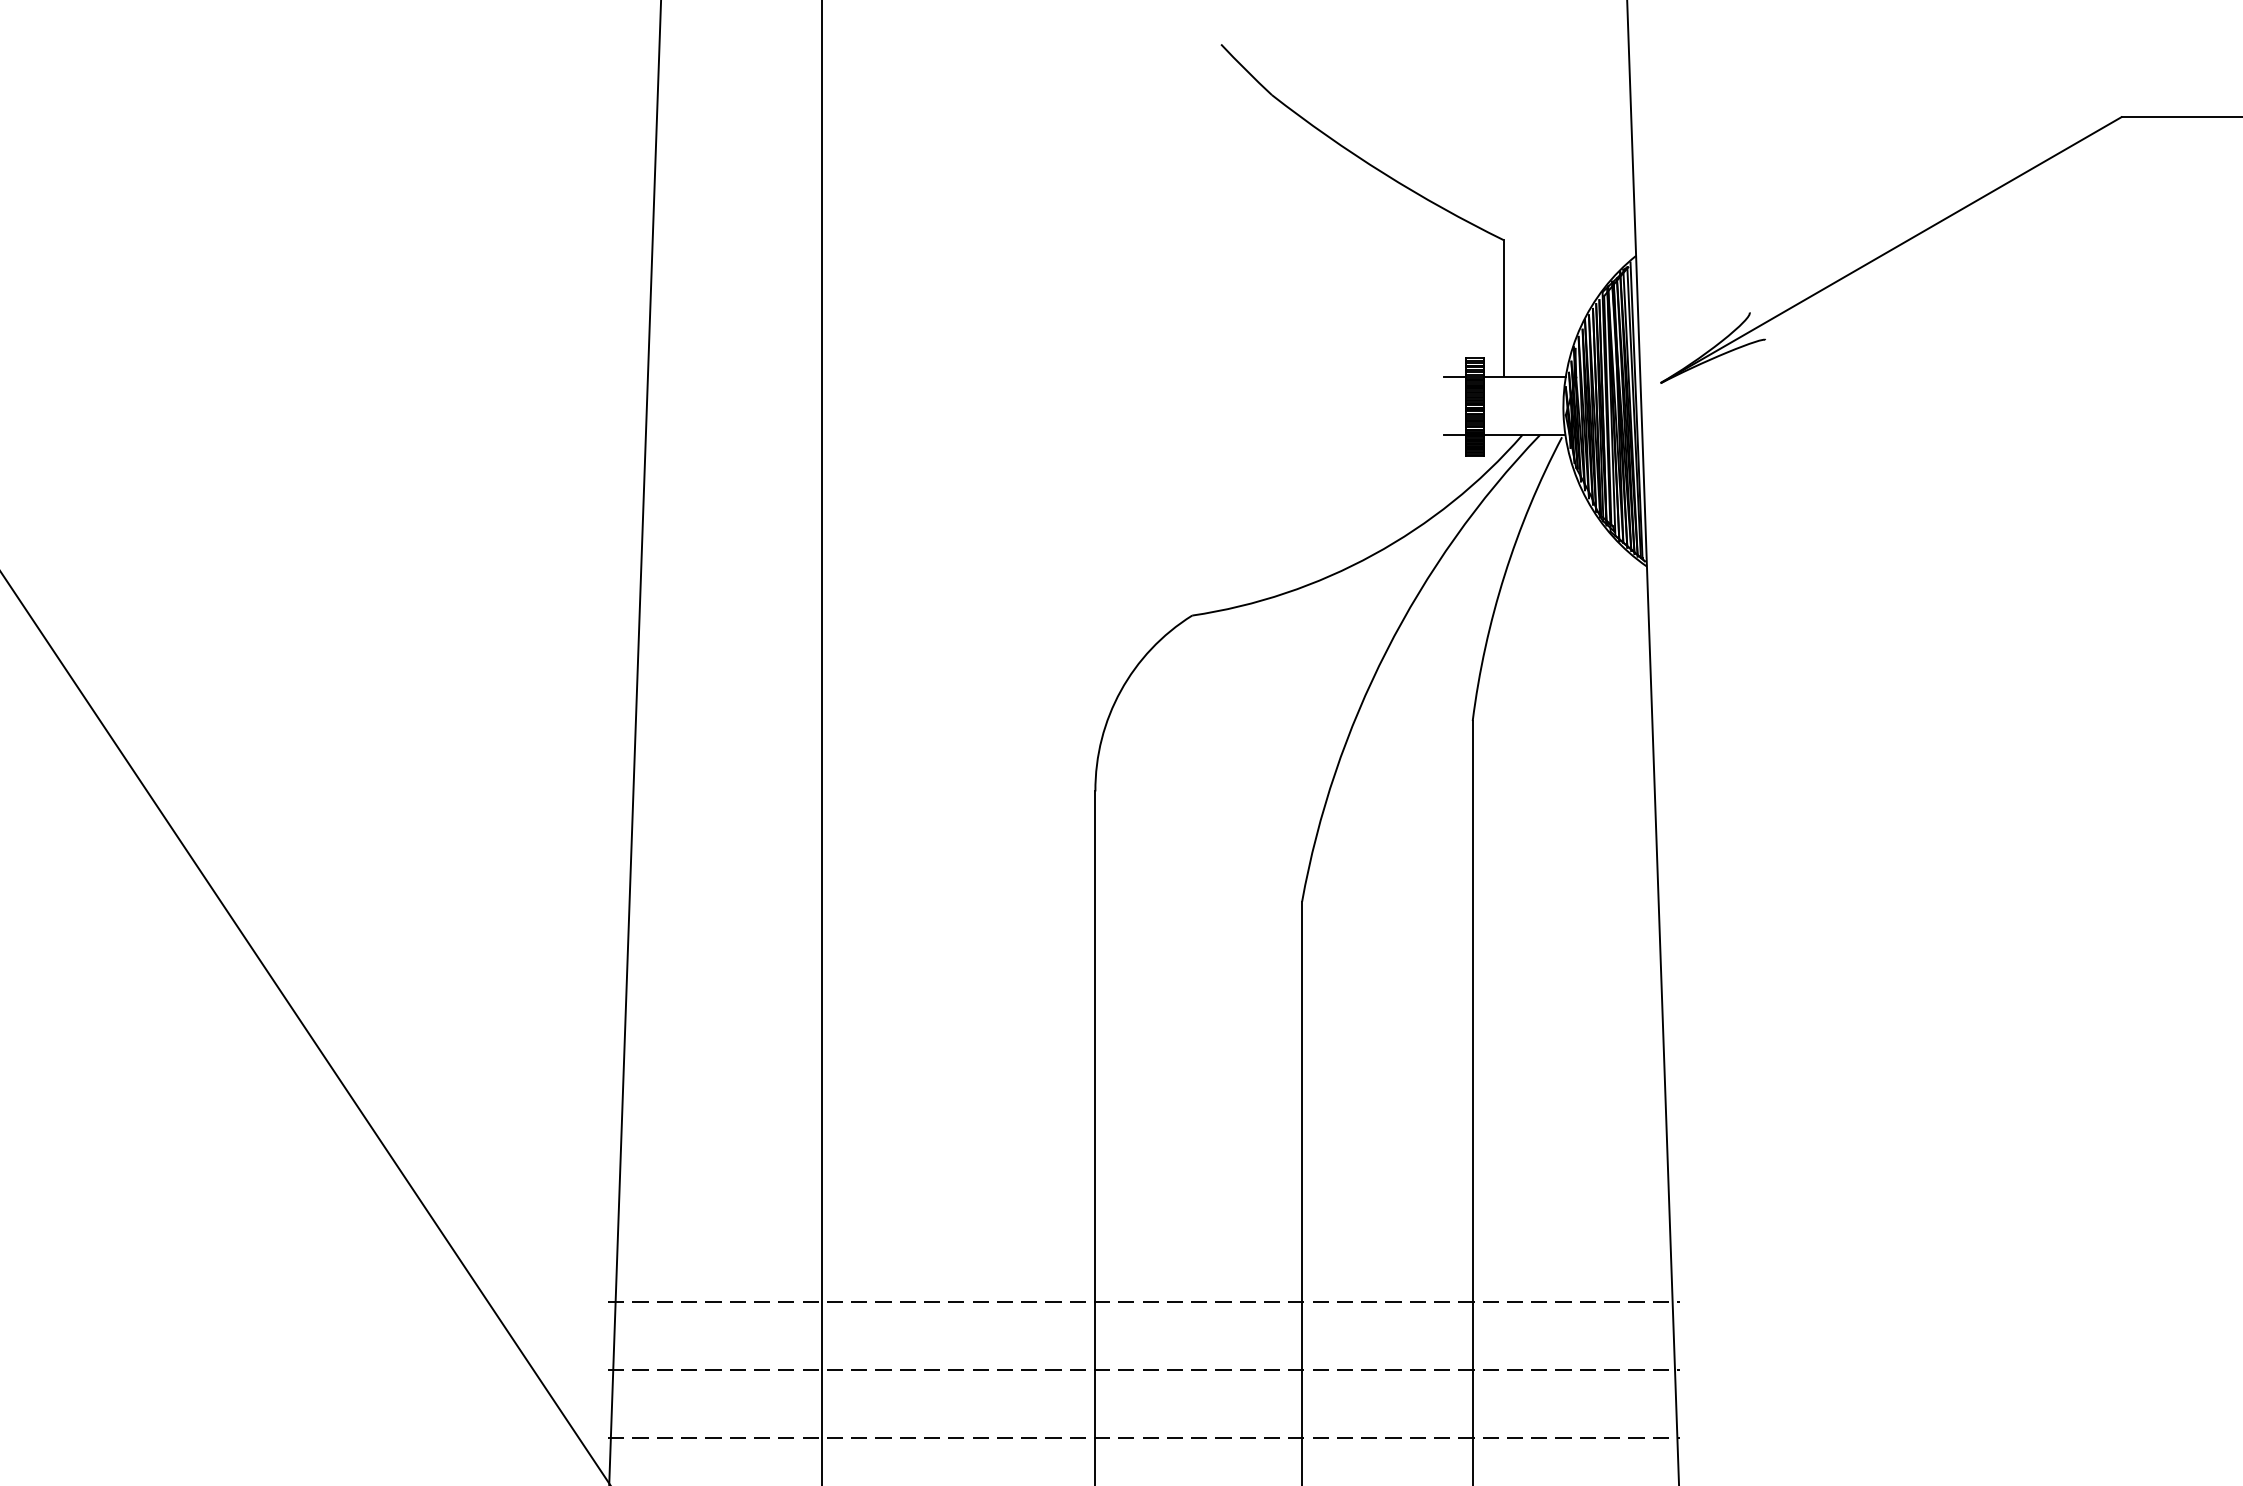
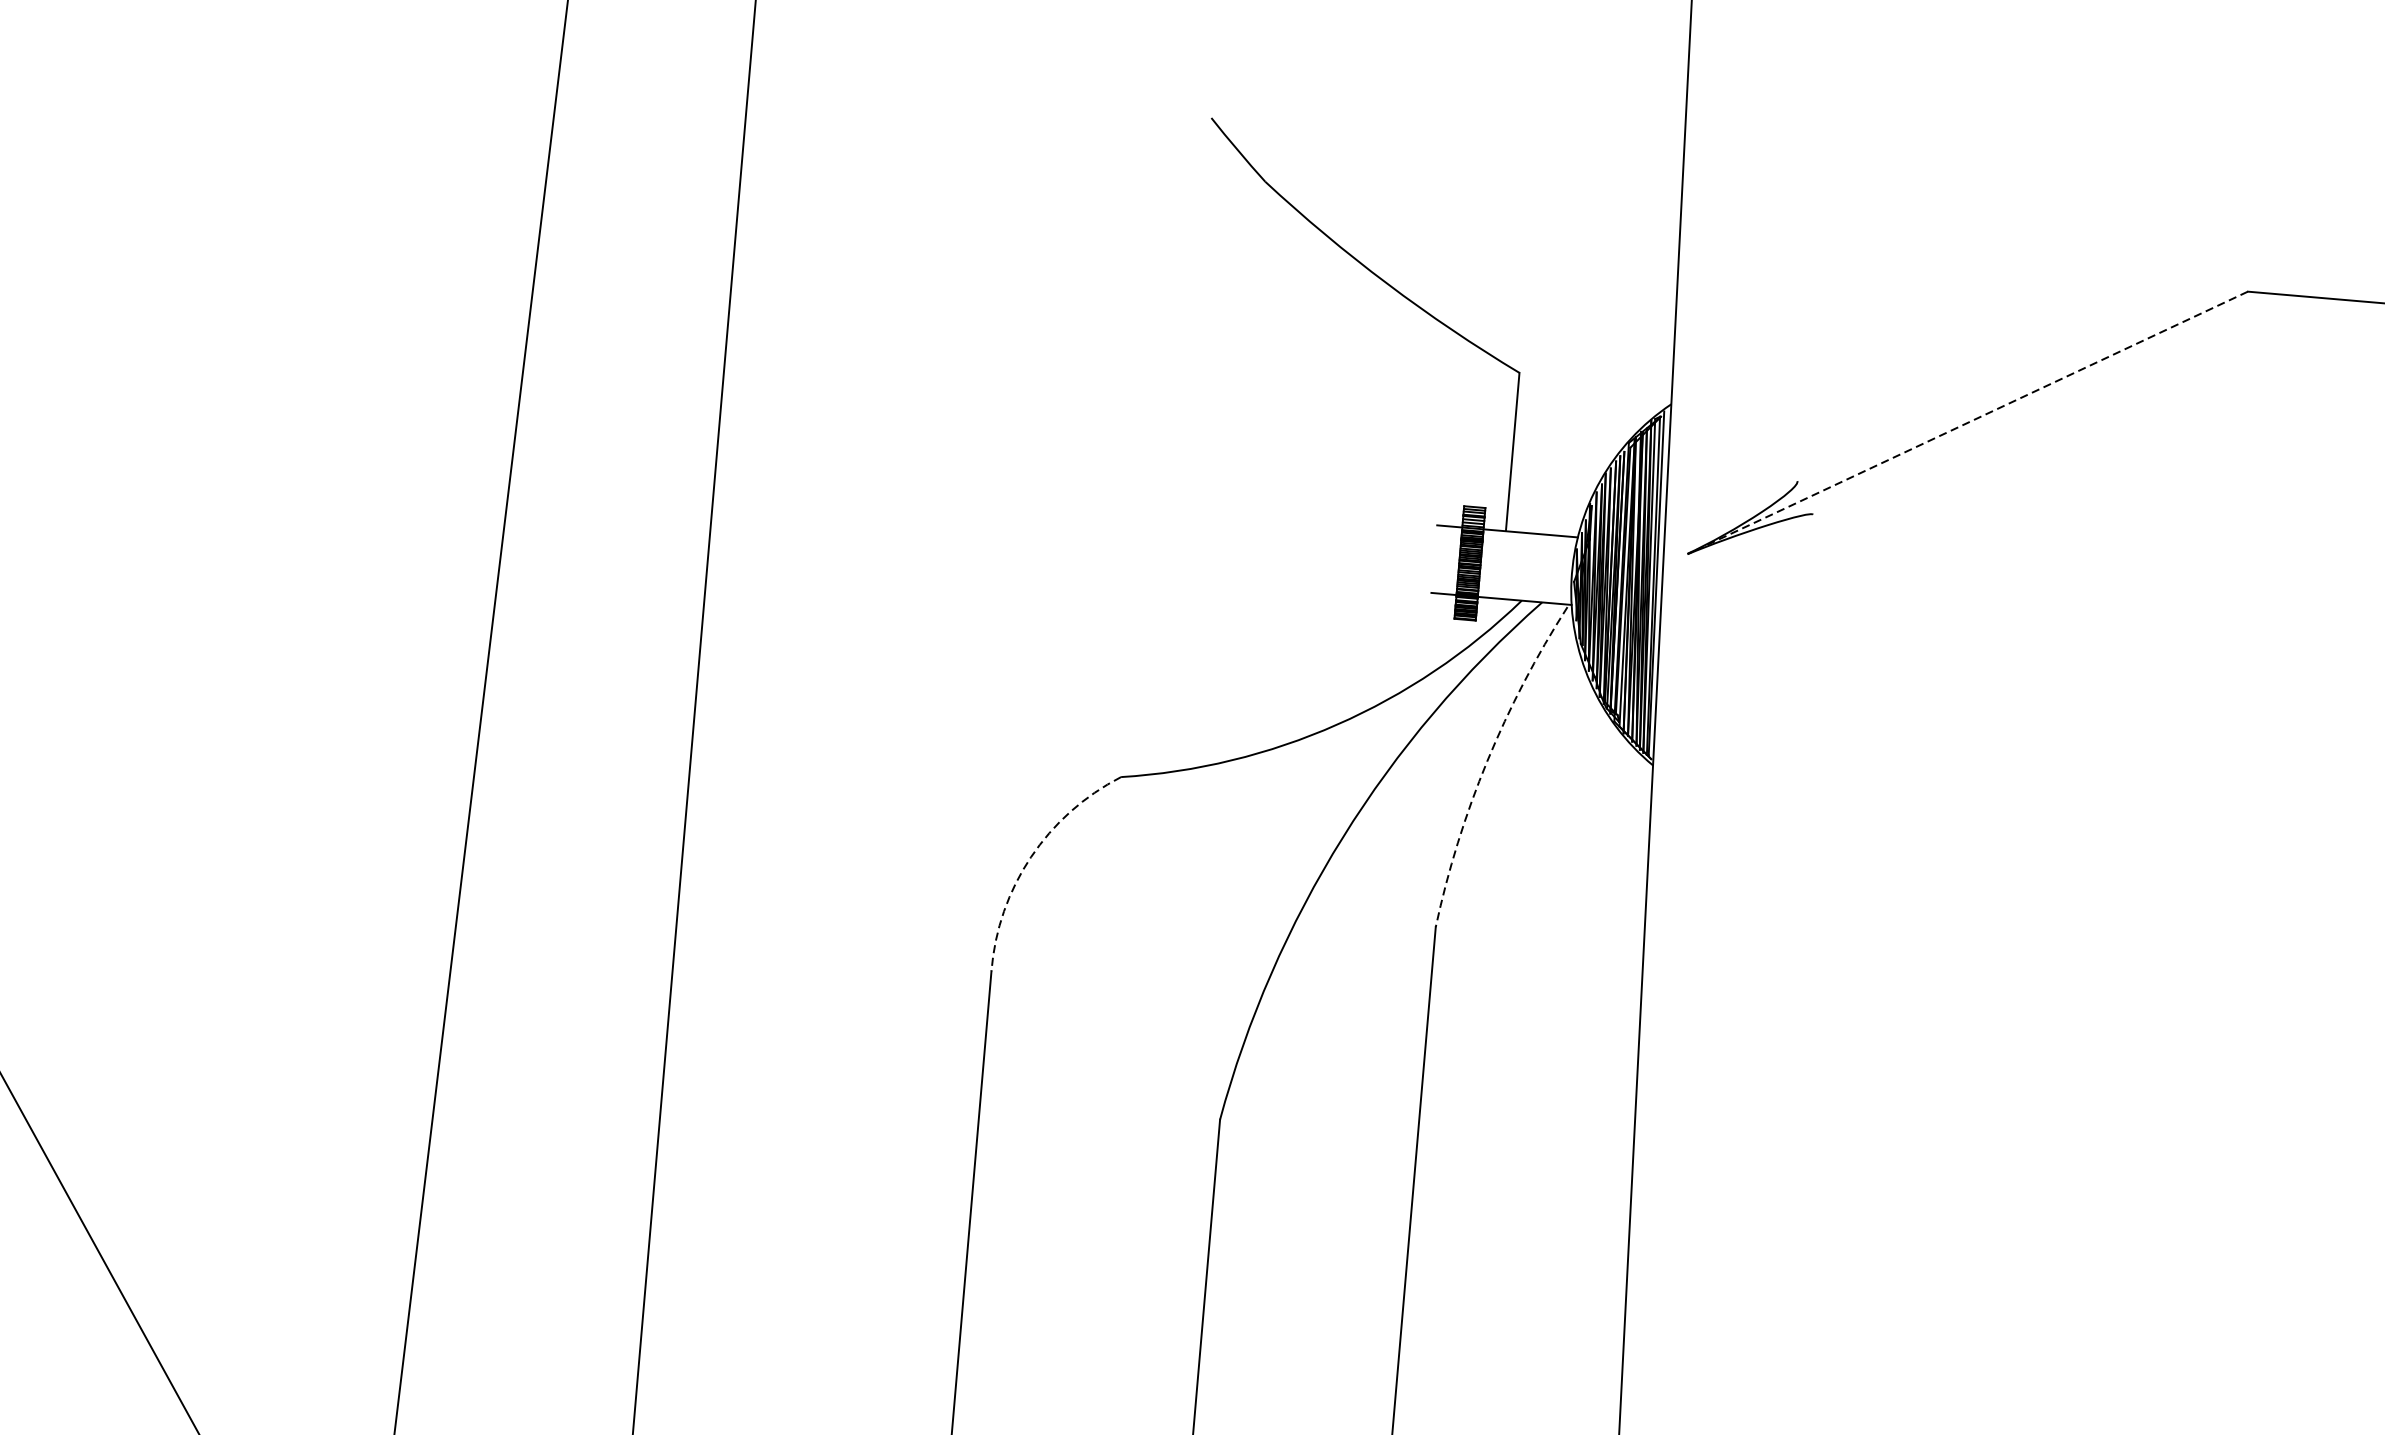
line: (1891, 250) -> (1967, 423), solid -> dashed
arc: (1504, 575) -> (1487, 761), solid -> dashed
arc: (1120, 690) -> (1030, 856), solid -> dashed

